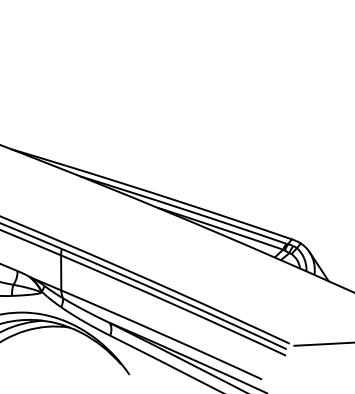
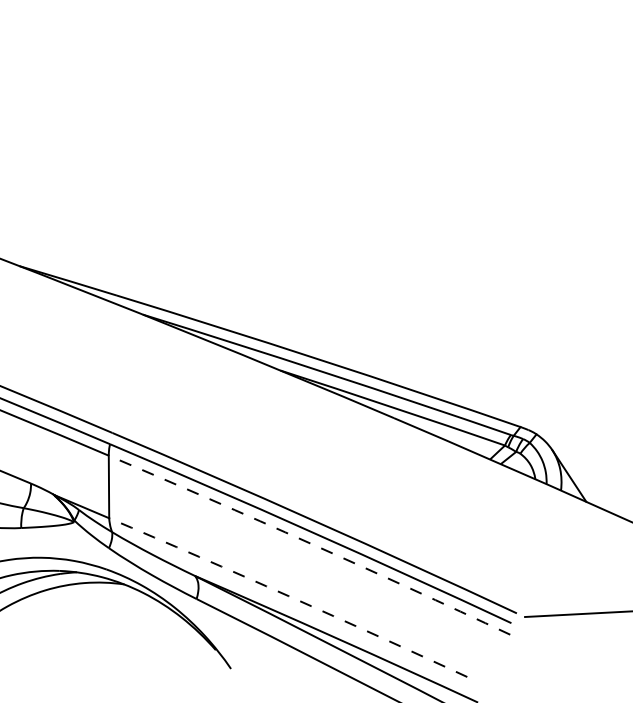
arc: (174, 304) -> (311, 543), solid -> dashed
arc: (162, 334) -> (289, 596), solid -> dashed

